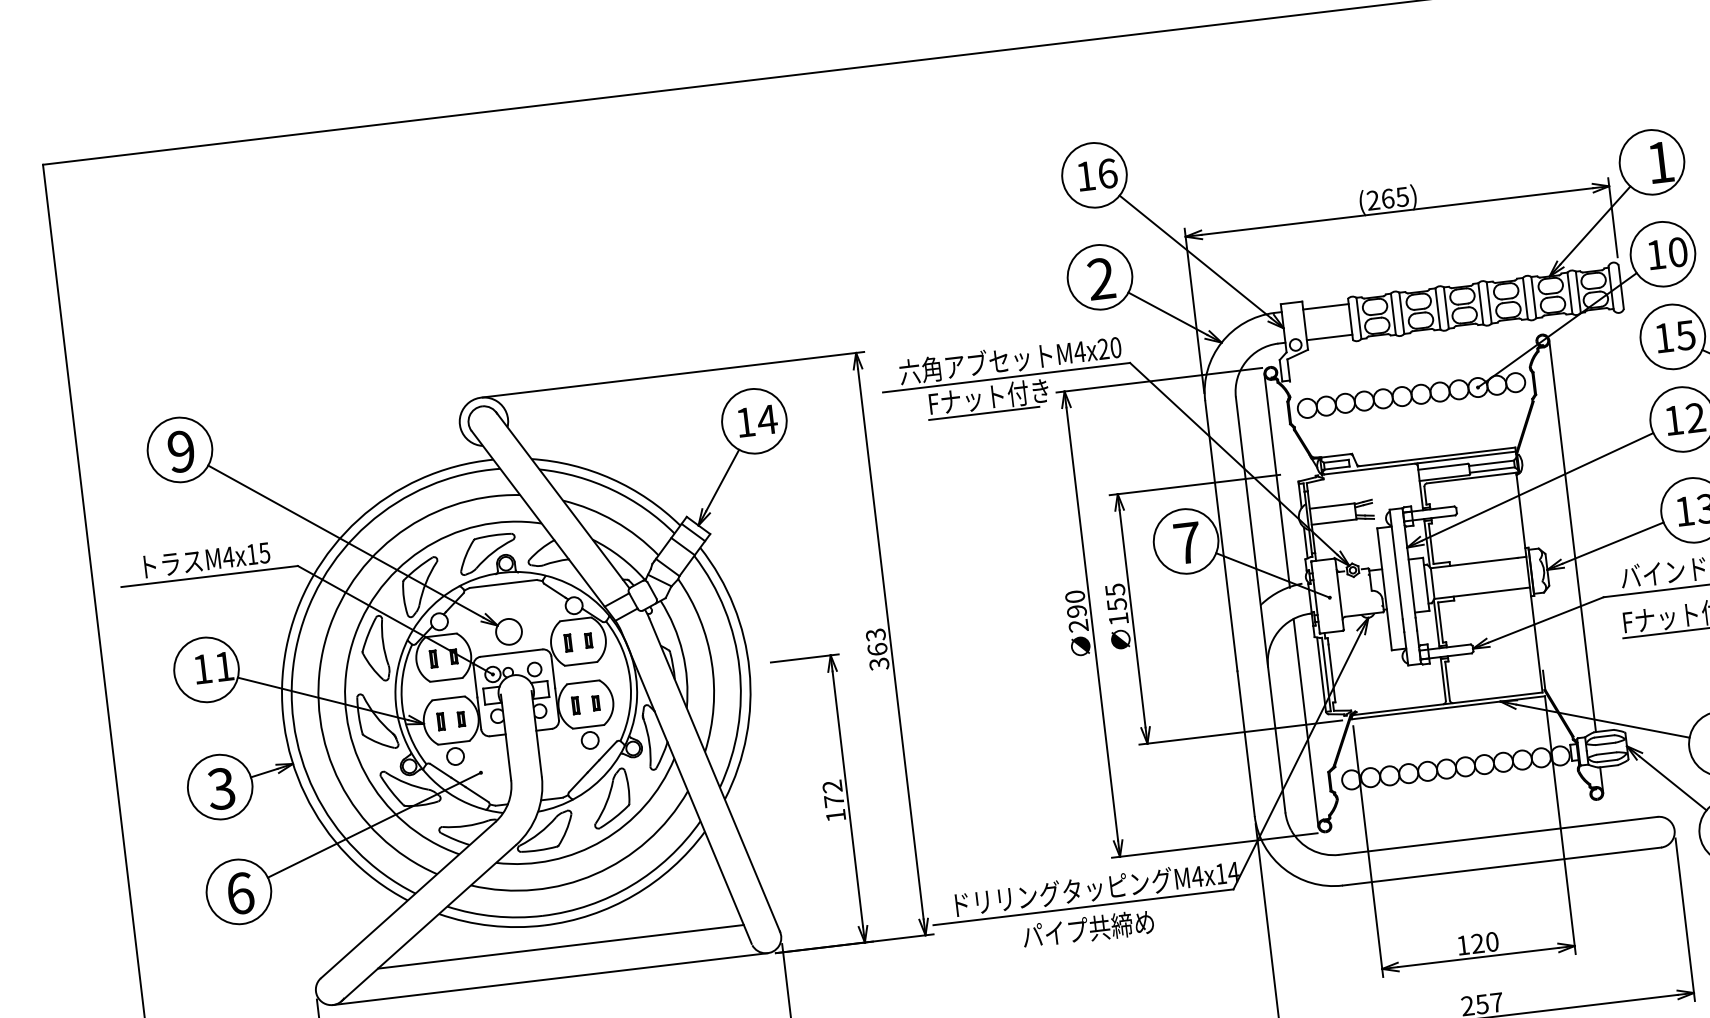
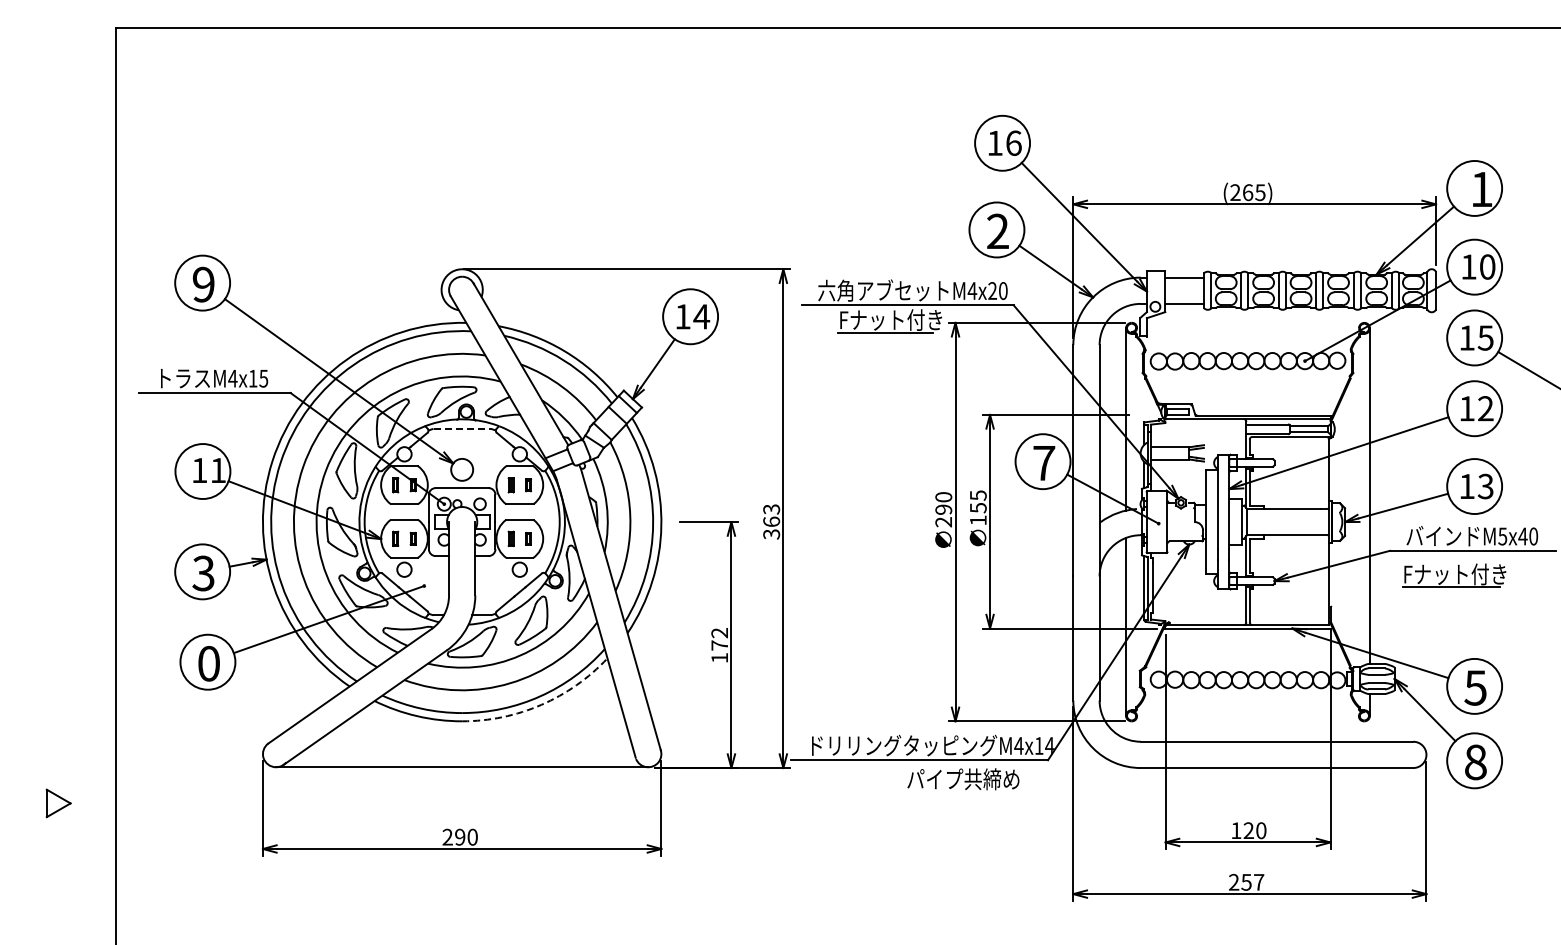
line: (503, 583) -> (462, 428), solid -> dashed
text: (240, 893) -> (209, 663), 6 -> 0
arc: (634, 894) -> (541, 704), solid -> dashed
text: (1088, 929) -> (963, 779), moved
line: (560, 947) -> (473, 741), removed

